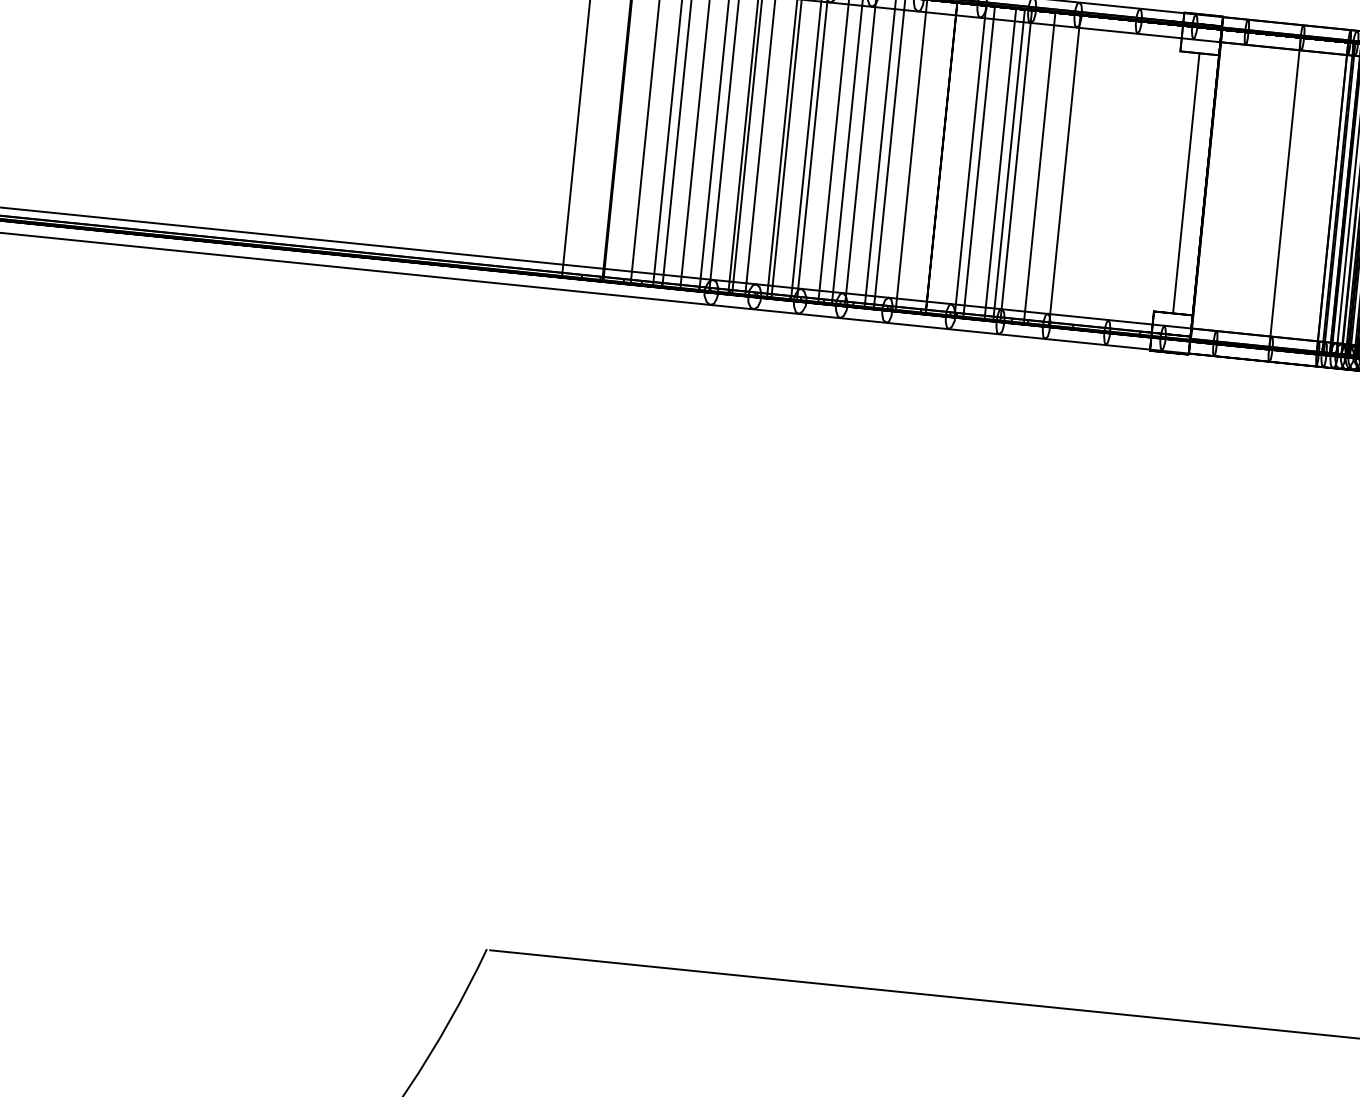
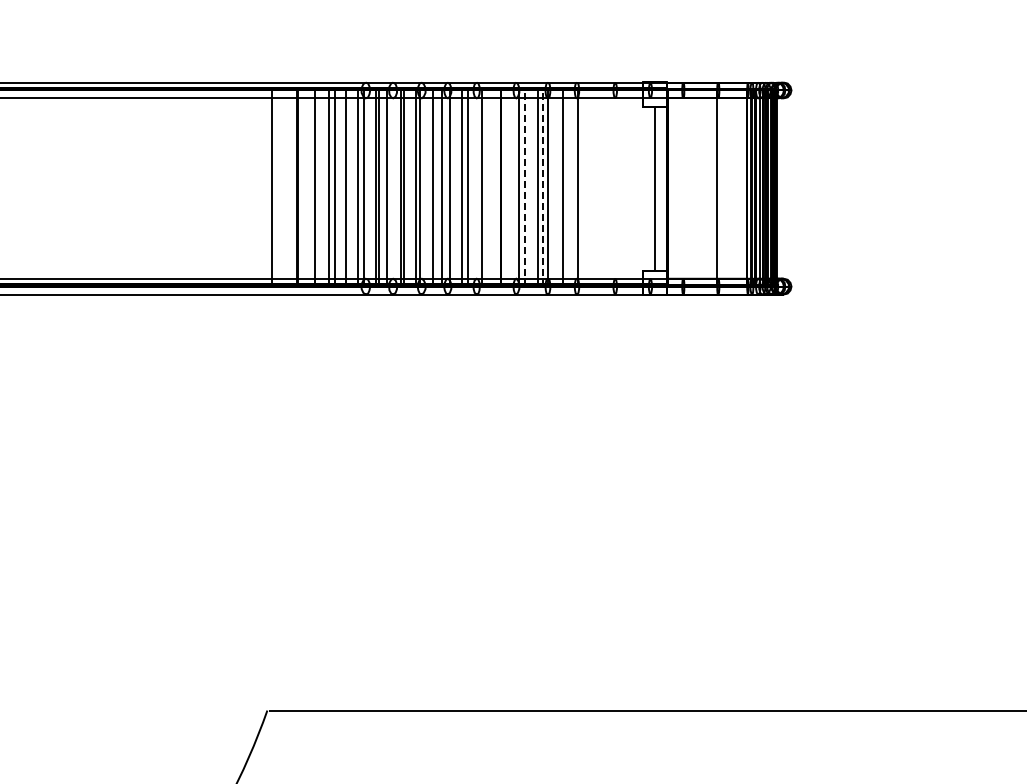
line: (979, 162) -> (524, 188), solid -> dashed
line: (1009, 165) -> (543, 188), solid -> dashed

